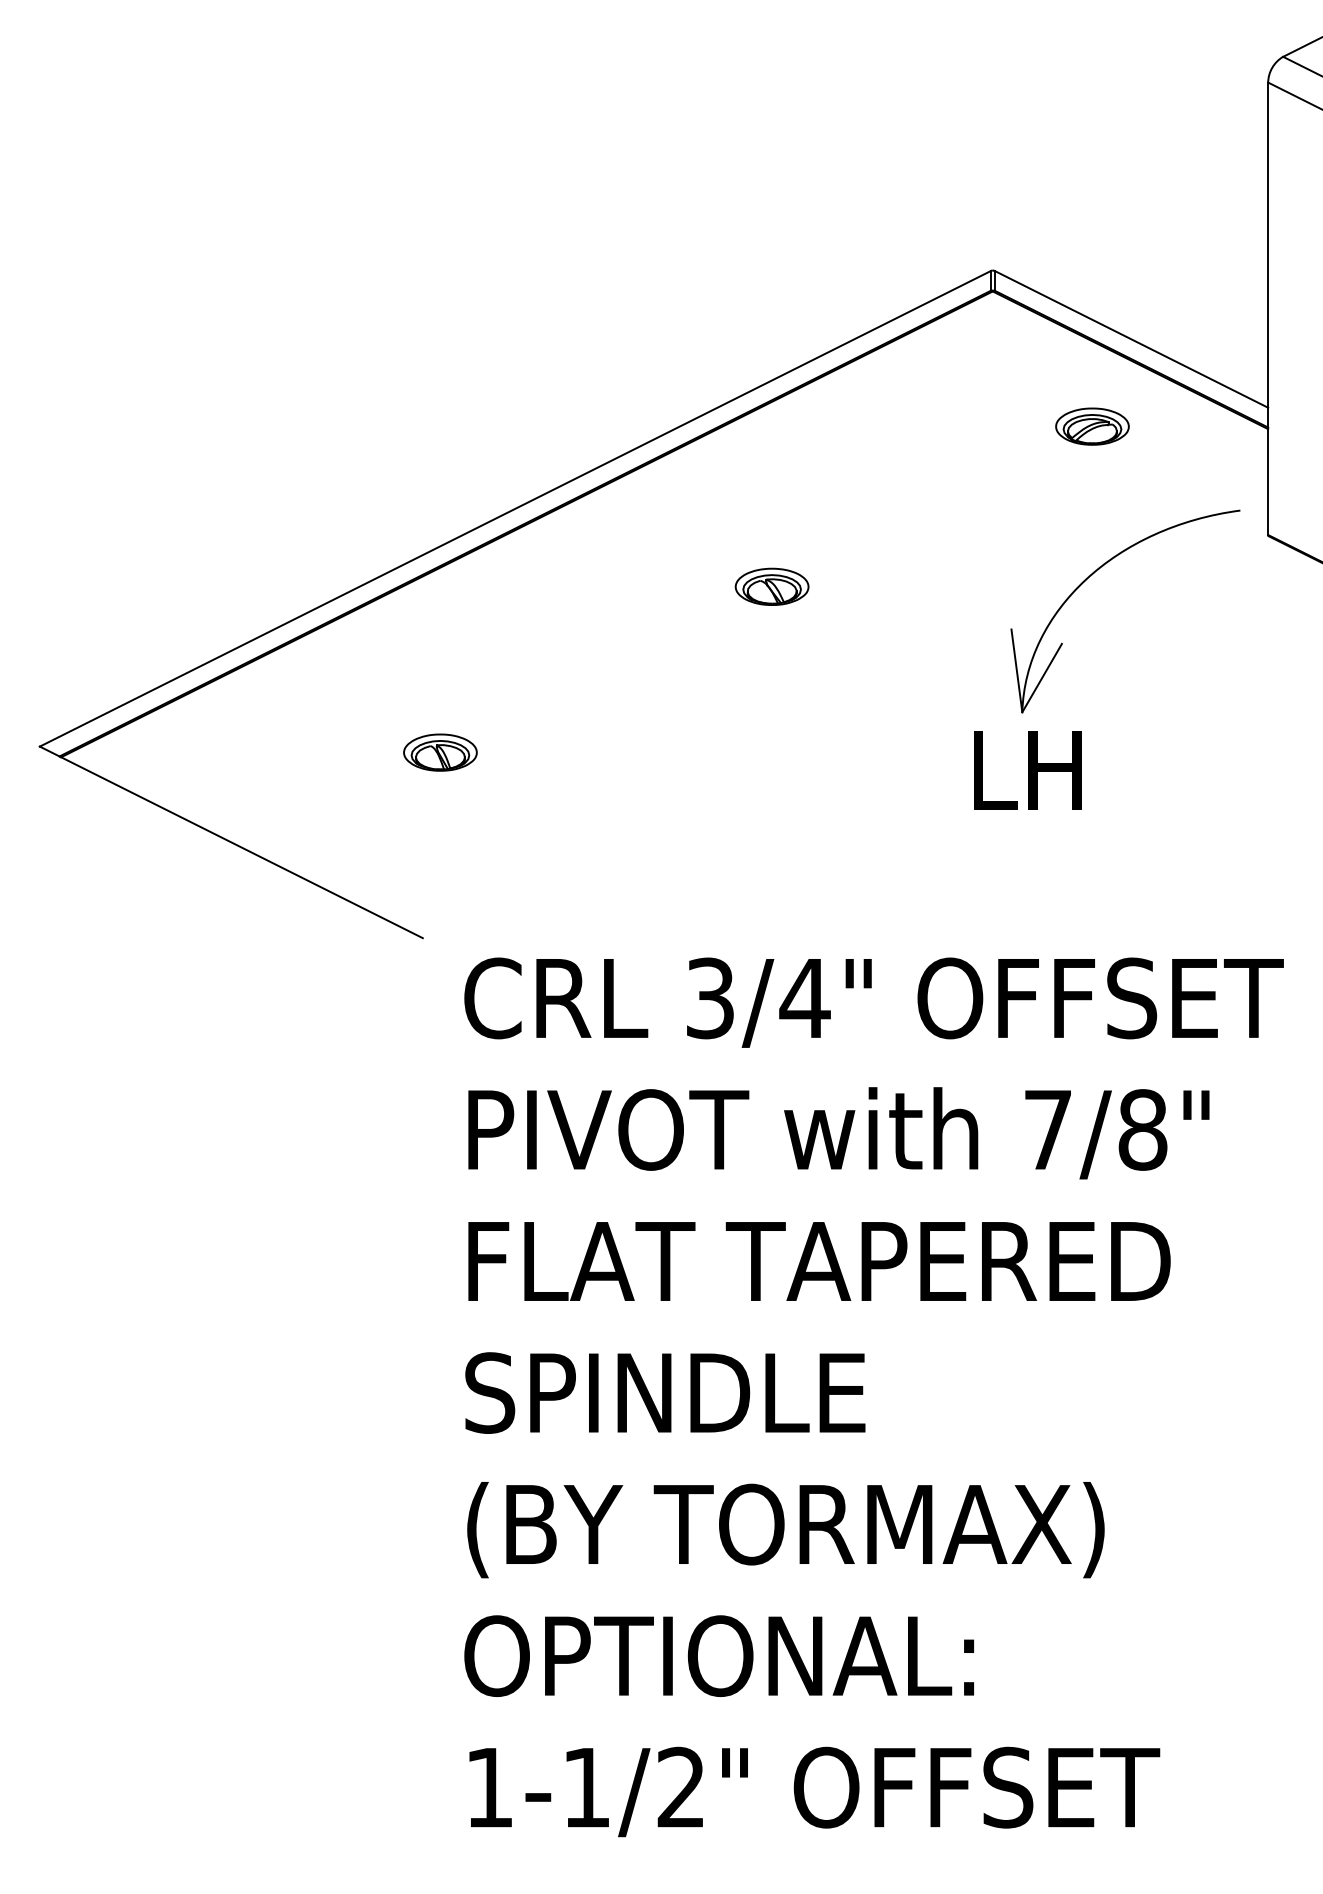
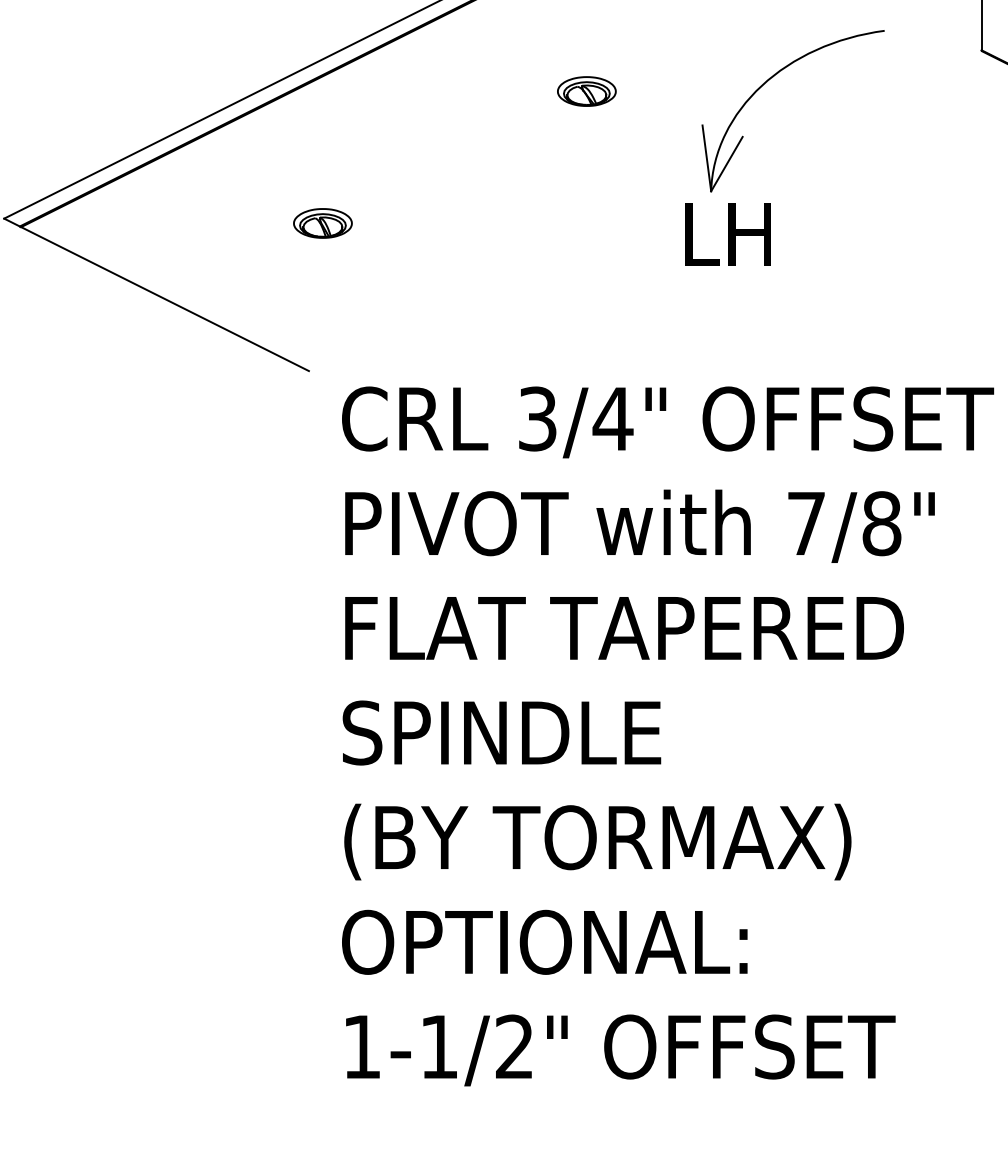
part: (1092, 575) -> (767, 82), moved
text: (1027, 770) -> (728, 234), moved

